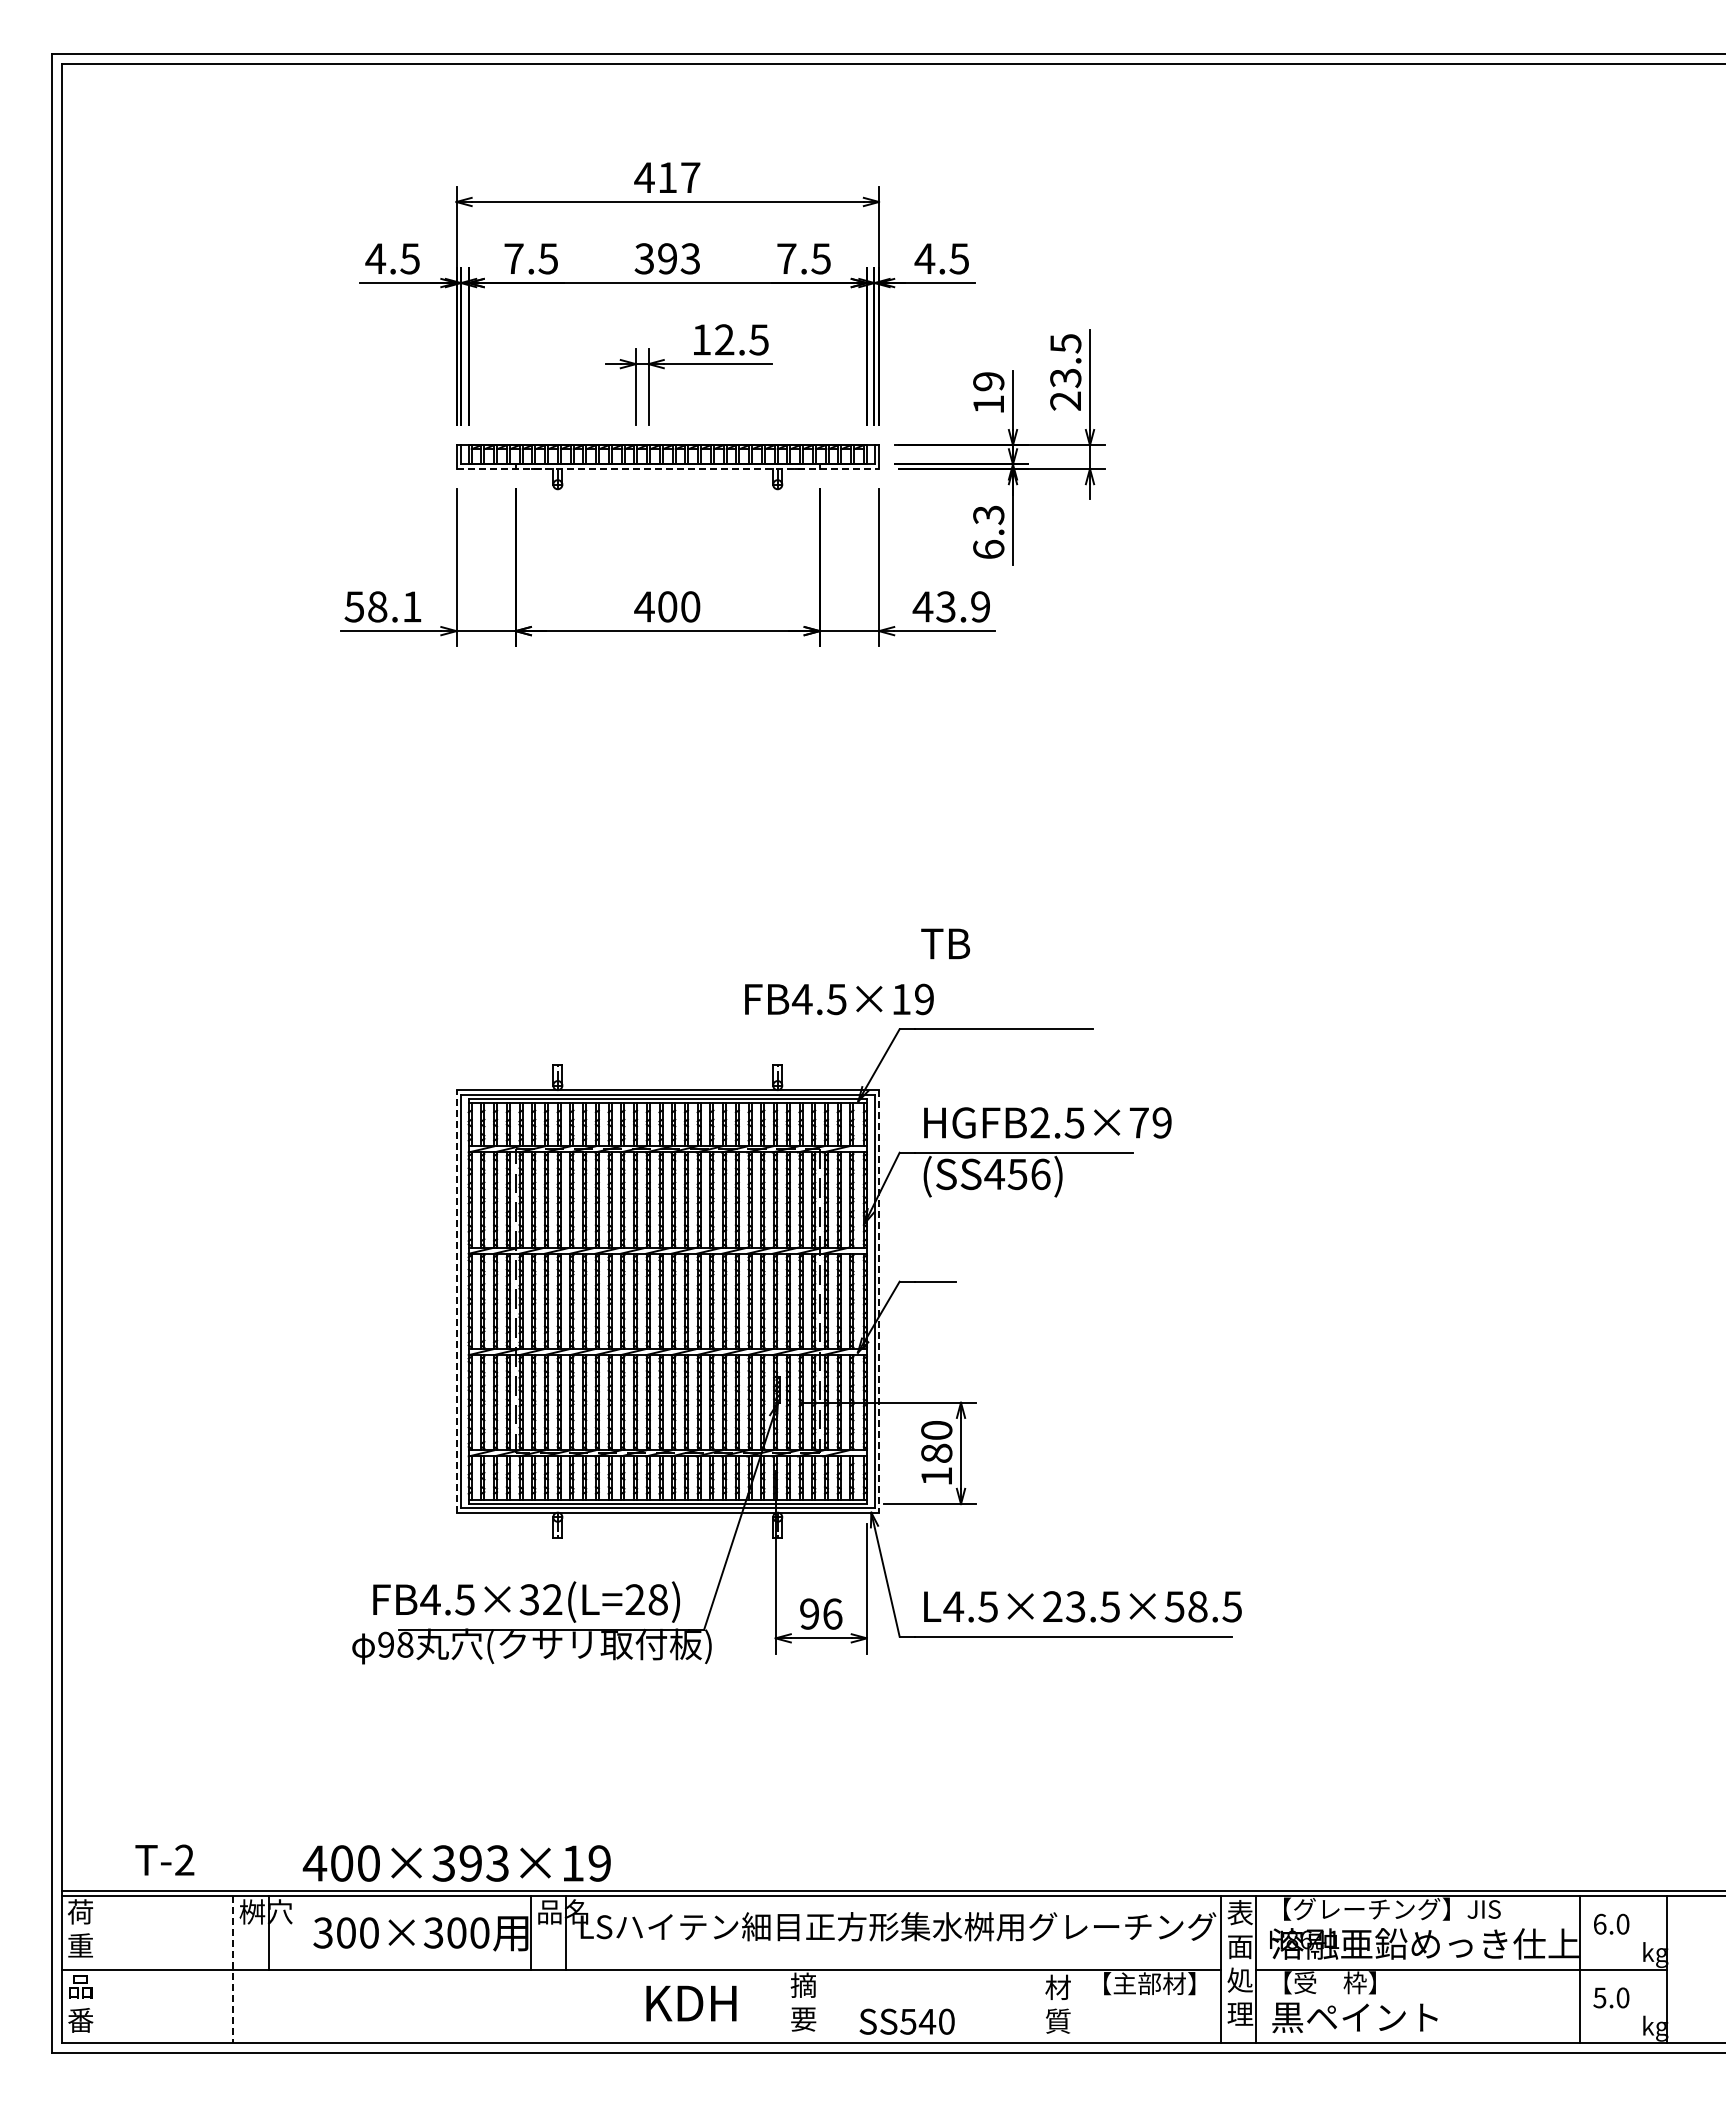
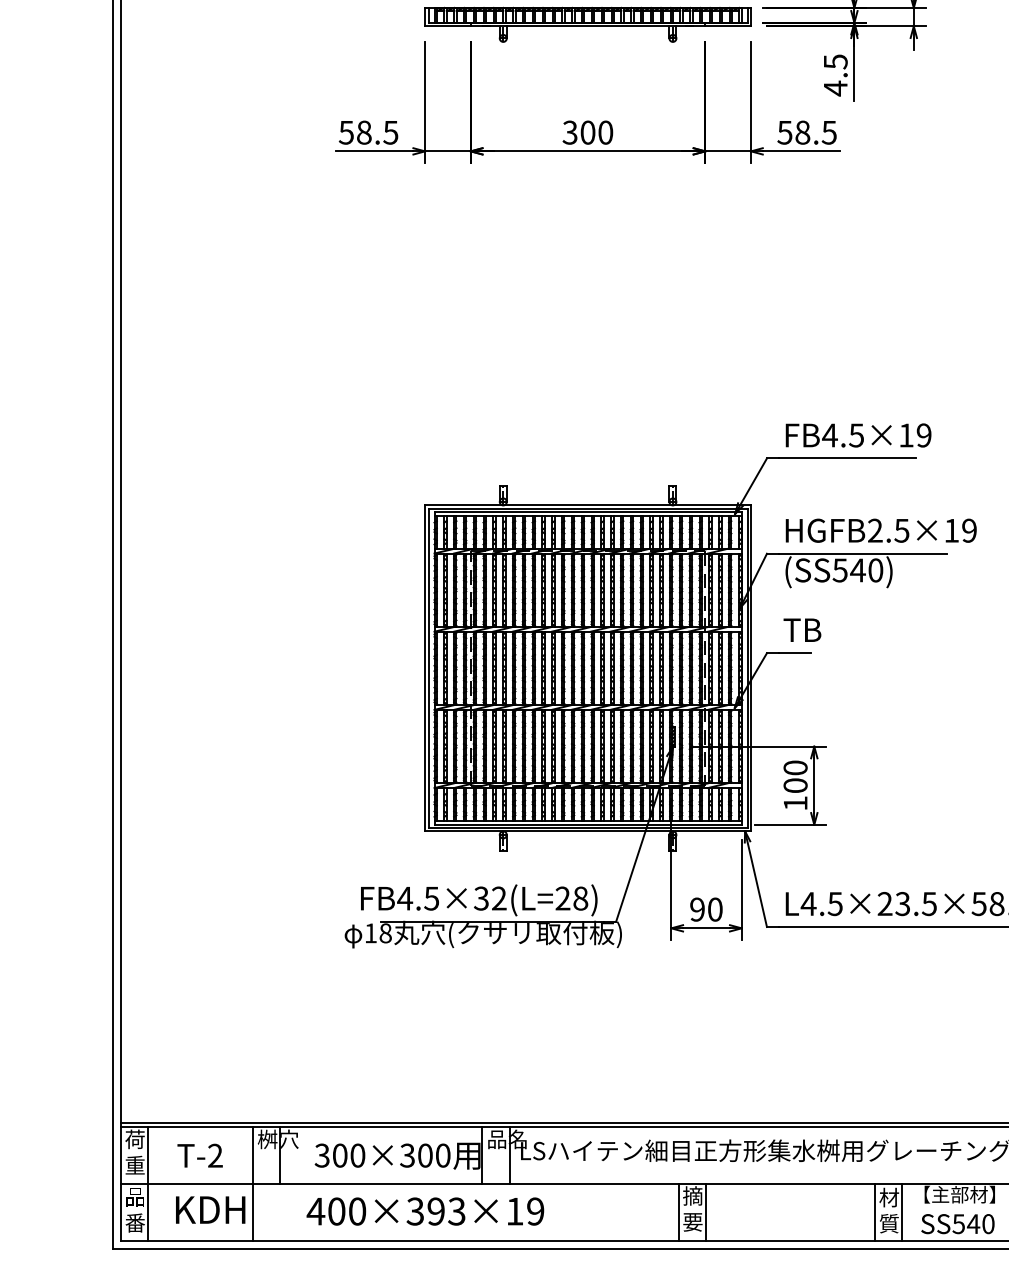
line: (668, 469) -> (588, 26), dashed -> solid
text: (988, 532) -> (835, 75), 6.3 -> 4.5
text: (411, 606) -> (390, 132), 58.1 -> 58.5
text: (644, 606) -> (570, 132), 400 -> 300
text: (950, 606) -> (806, 132), 43.9 -> 58.5
text: (945, 943) -> (802, 629), moved
text: (839, 999) -> (858, 435), moved
text: (1138, 1122) -> (951, 530), HGFB2.5×79 -> HGFB2.5×19
text: (1017, 1174) -> (857, 570), (SS456) -> (SS540)
line: (456, 1300) -> (425, 667), dashed -> solid
line: (879, 1301) -> (751, 668), dashed -> solid
text: (936, 1452) -> (795, 784), 180 -> 100
text: (832, 1613) -> (715, 909), 96 -> 90
text: (385, 1644) -> (370, 933), 98 -> 18
text: (164, 1859) -> (199, 1155), moved
text: (456, 1863) -> (425, 1211), moved
line: (97, 1969) -> (148, 1183), added
line: (233, 1969) -> (253, 1183), dashed -> solid
text: (691, 2003) -> (210, 1210), moved
line: (785, 2006) -> (678, 1212), added
line: (820, 2006) -> (705, 1212), added
line: (1039, 2006) -> (874, 1212), added
line: (1075, 2006) -> (902, 1212), added
text: (906, 2021) -> (957, 1223), moved

